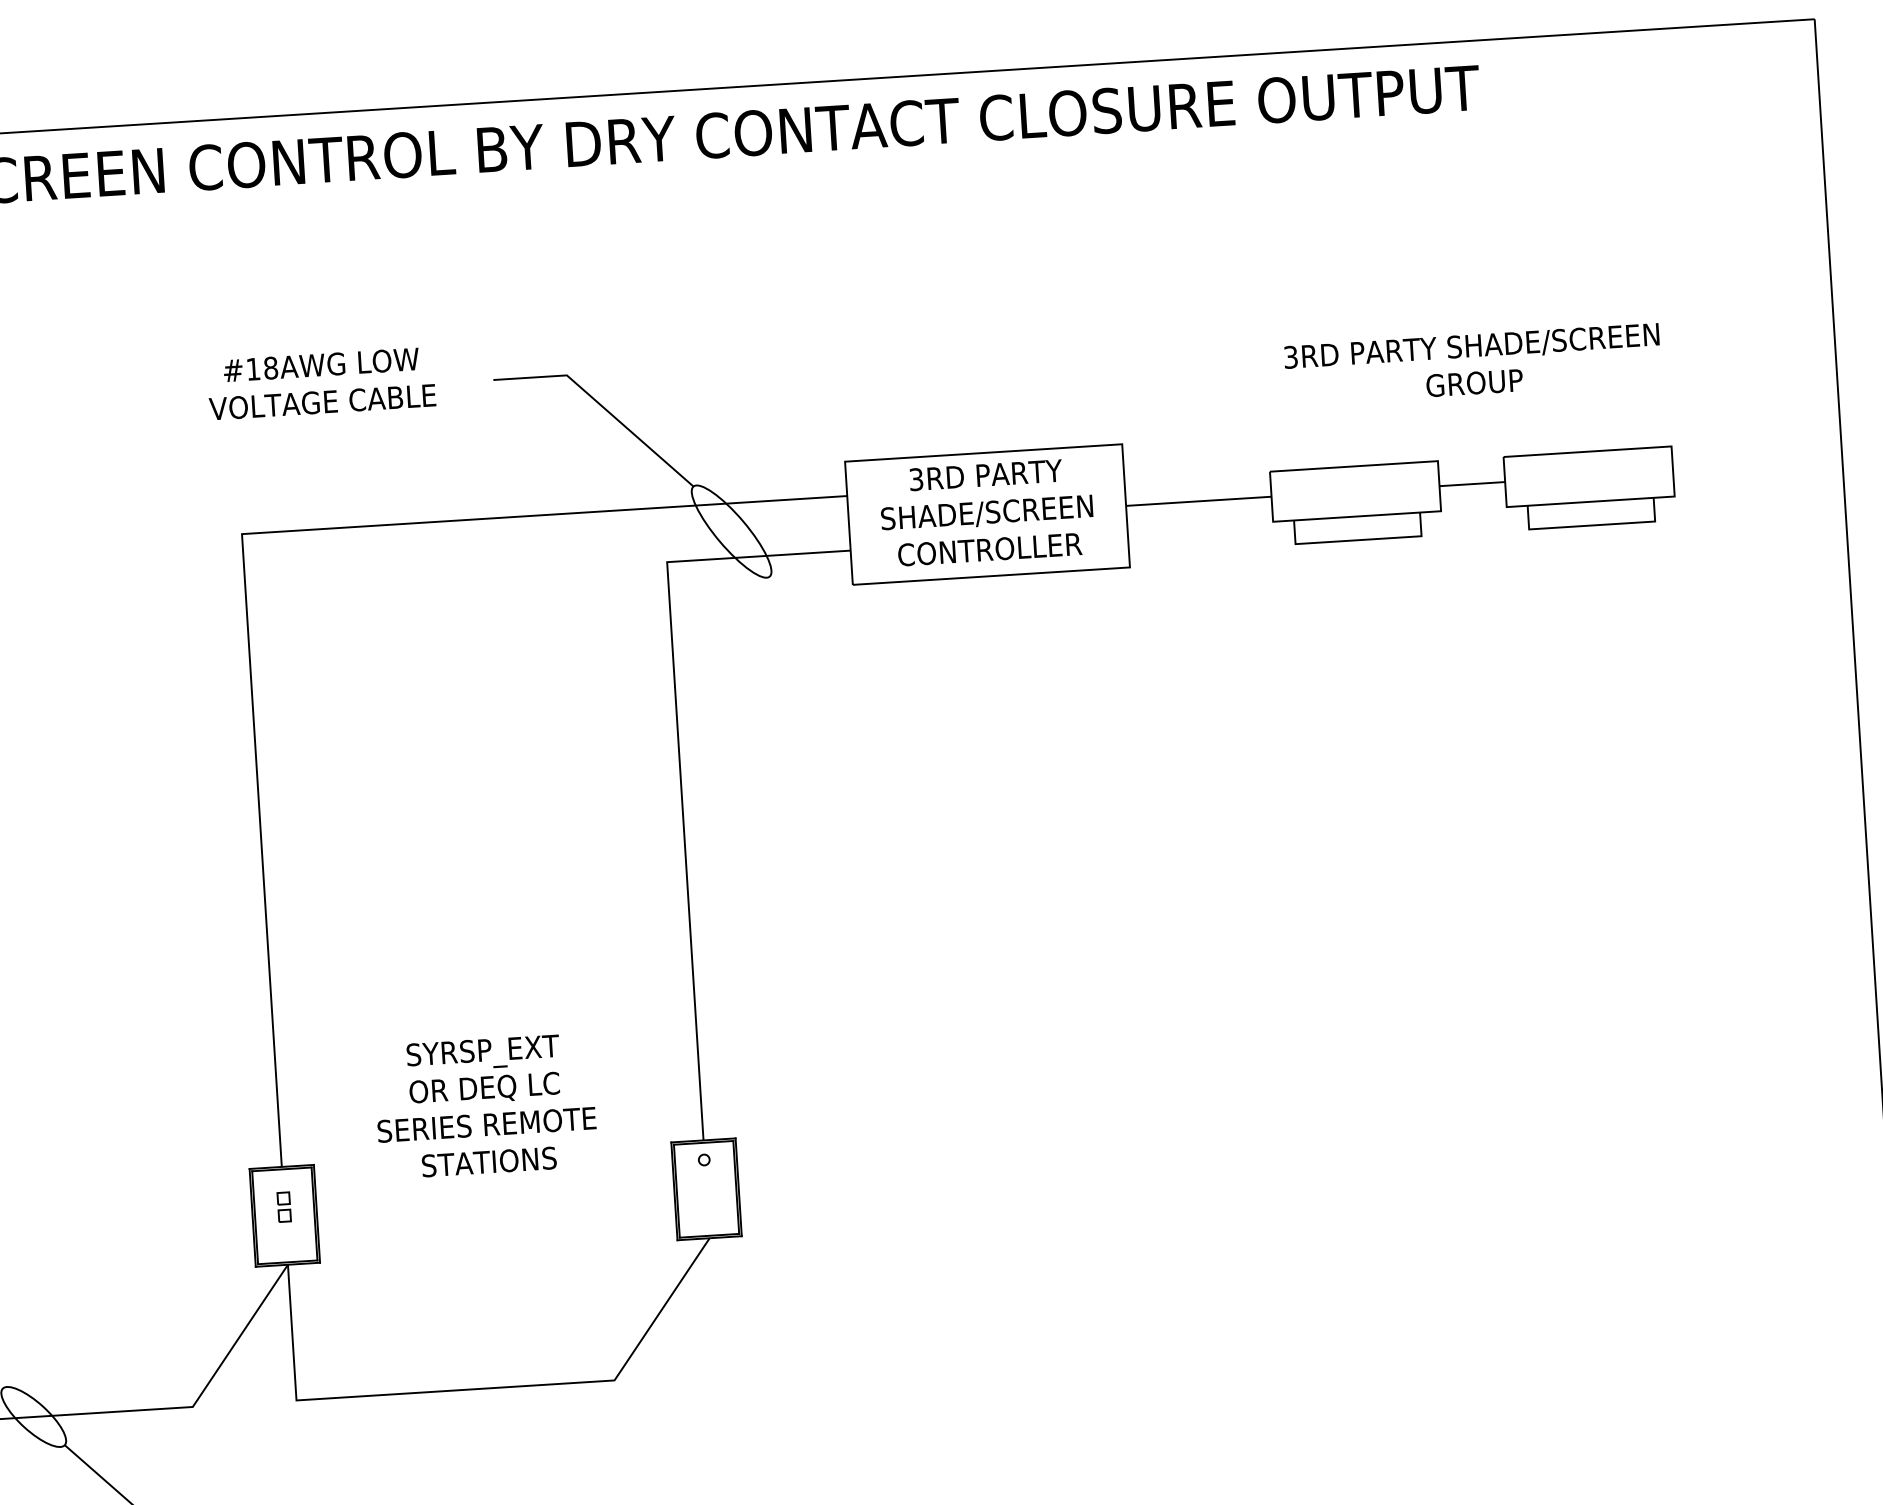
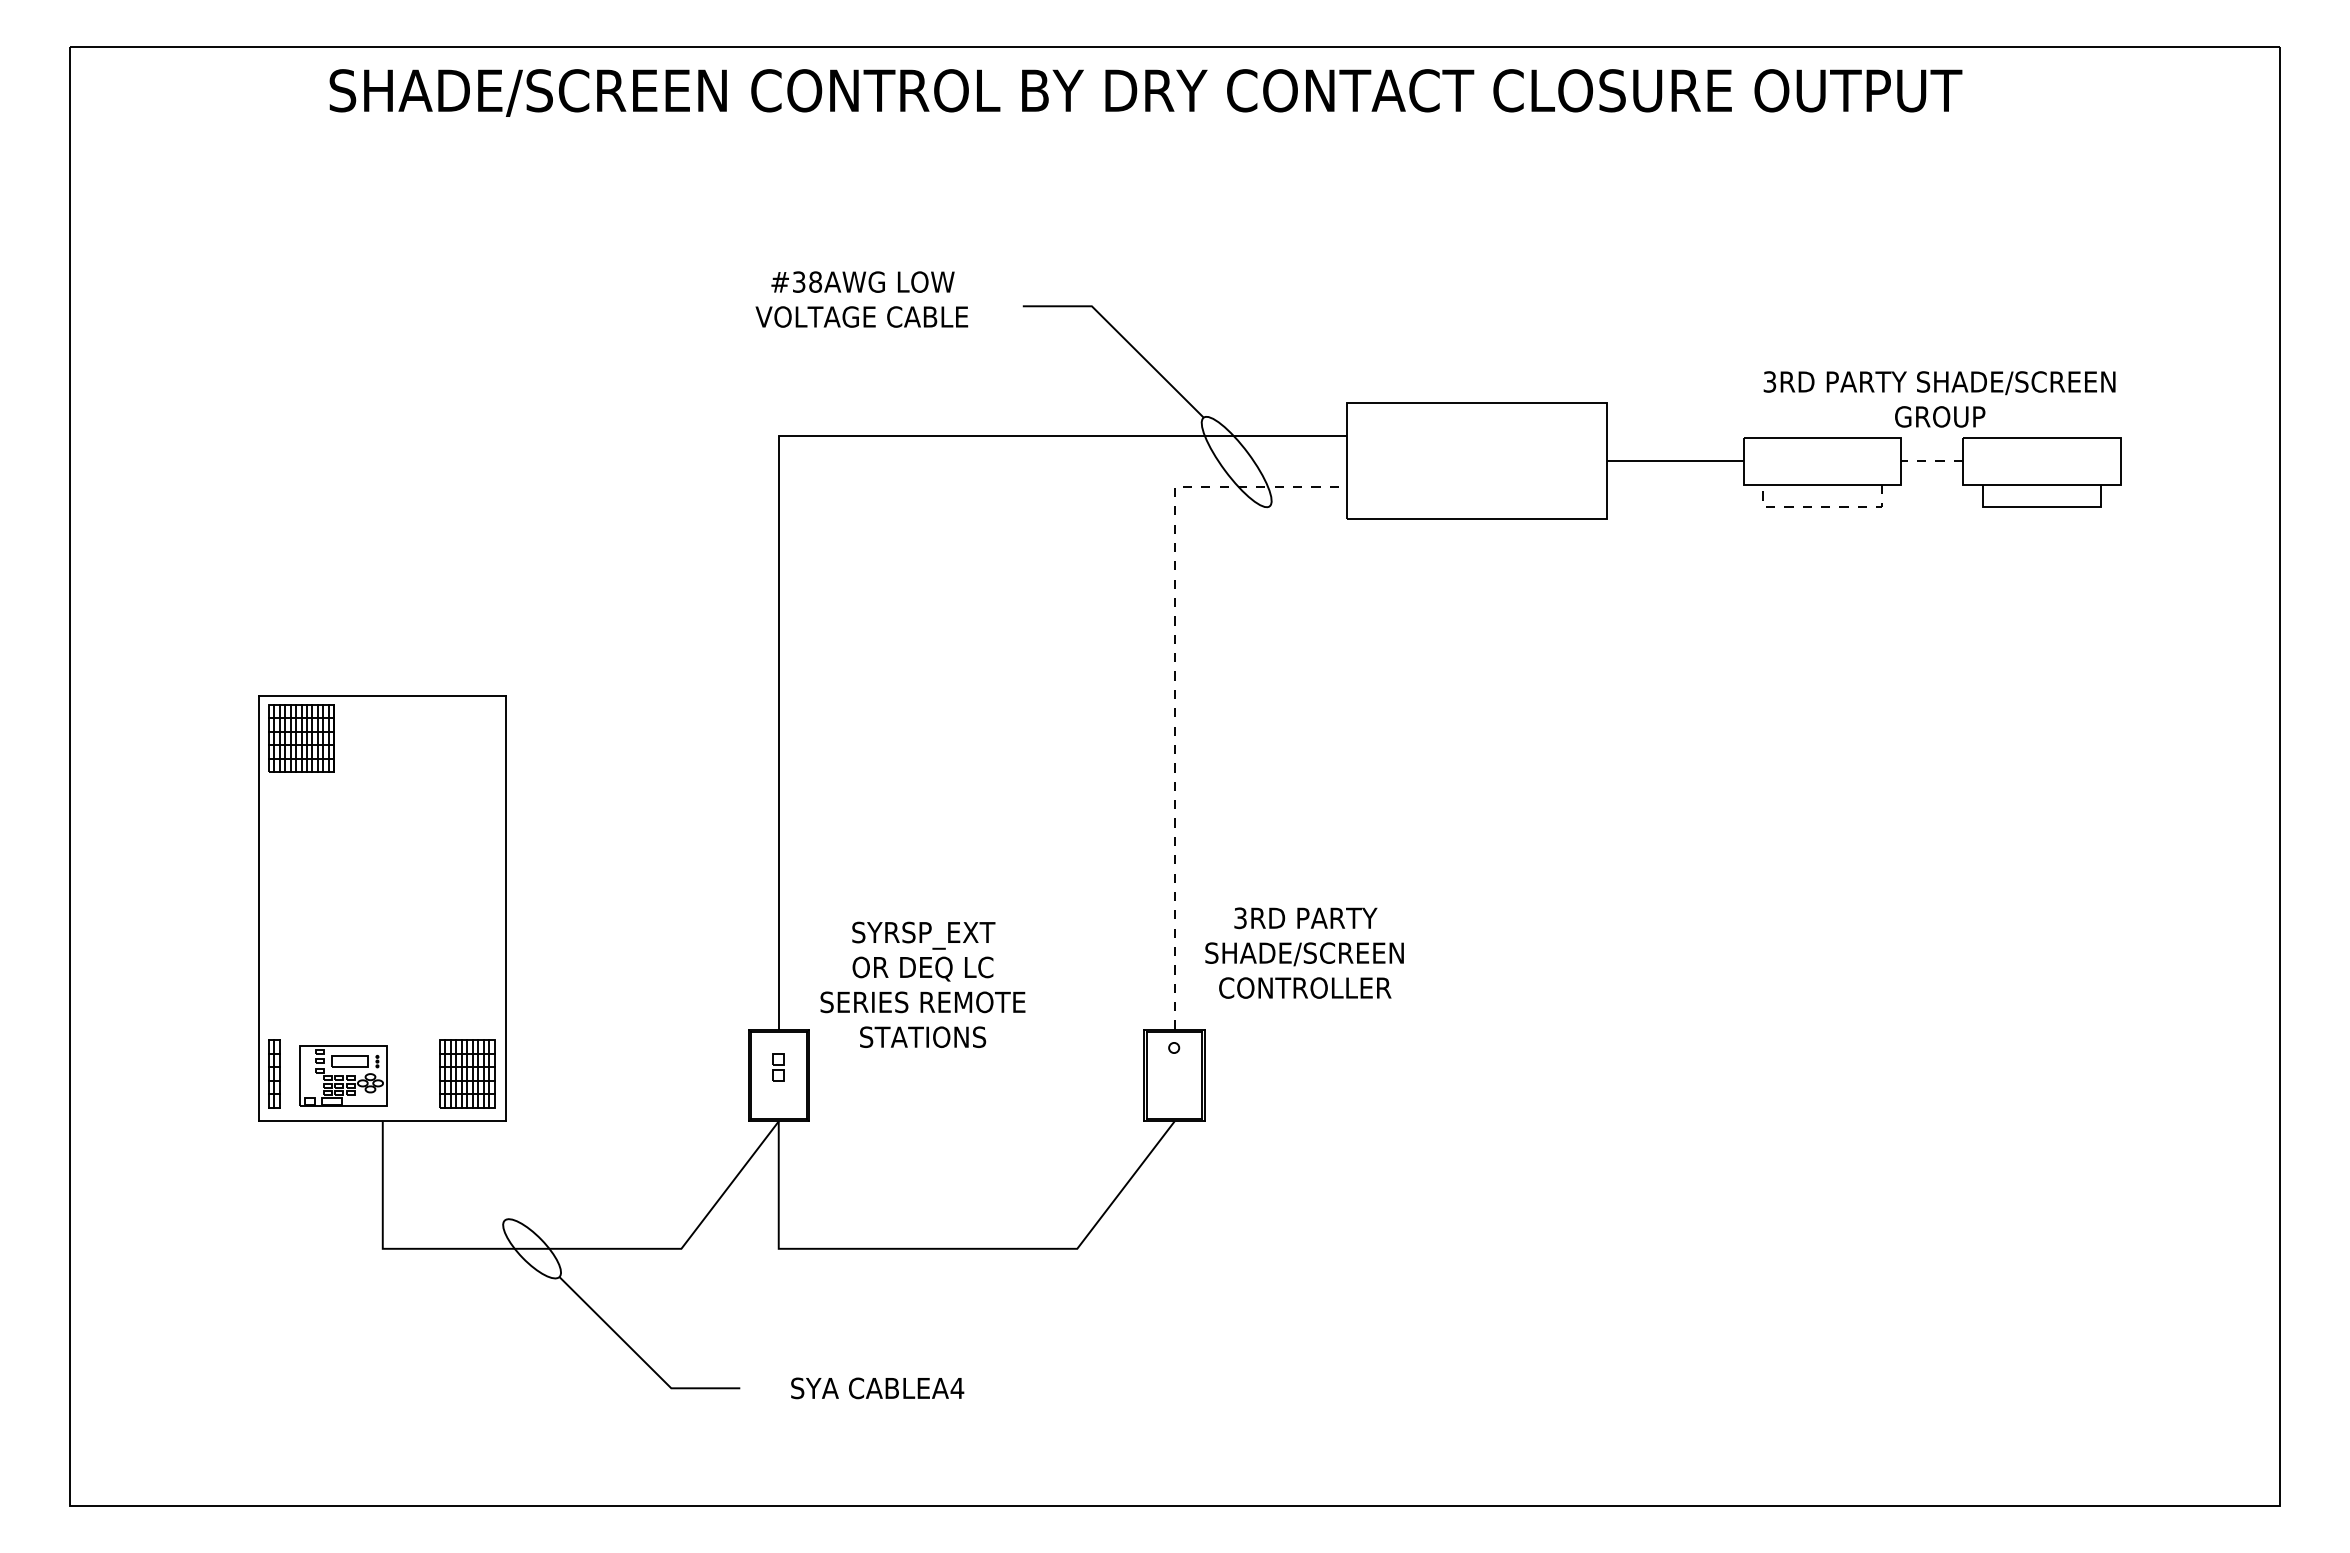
text: (1472, 364) -> (1939, 399), moved
text: (253, 368) -> (799, 281), #18AWG -> #38AWG
line: (1472, 484) -> (1932, 461), solid -> dashed
text: (986, 511) -> (1304, 952), moved
line: (1357, 539) -> (1821, 506), solid -> dashed
line: (679, 757) -> (1174, 670), solid -> dashed
text: (485, 1105) -> (922, 984), moved

